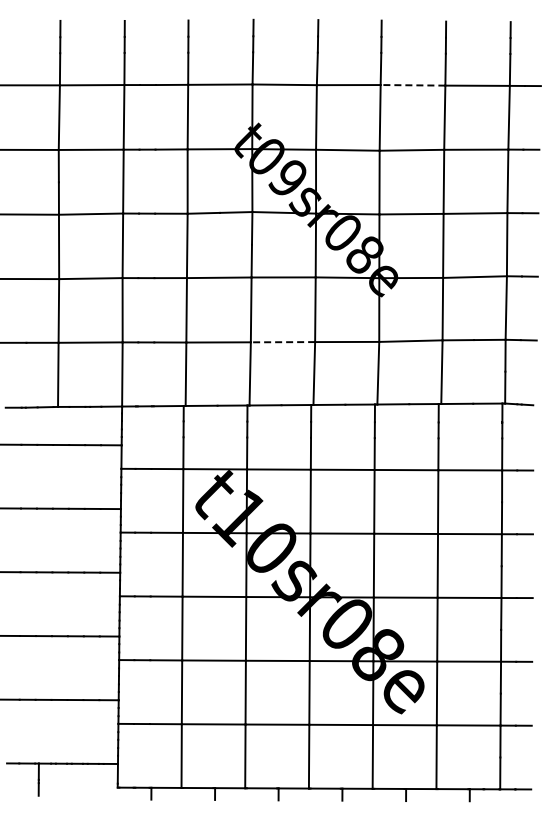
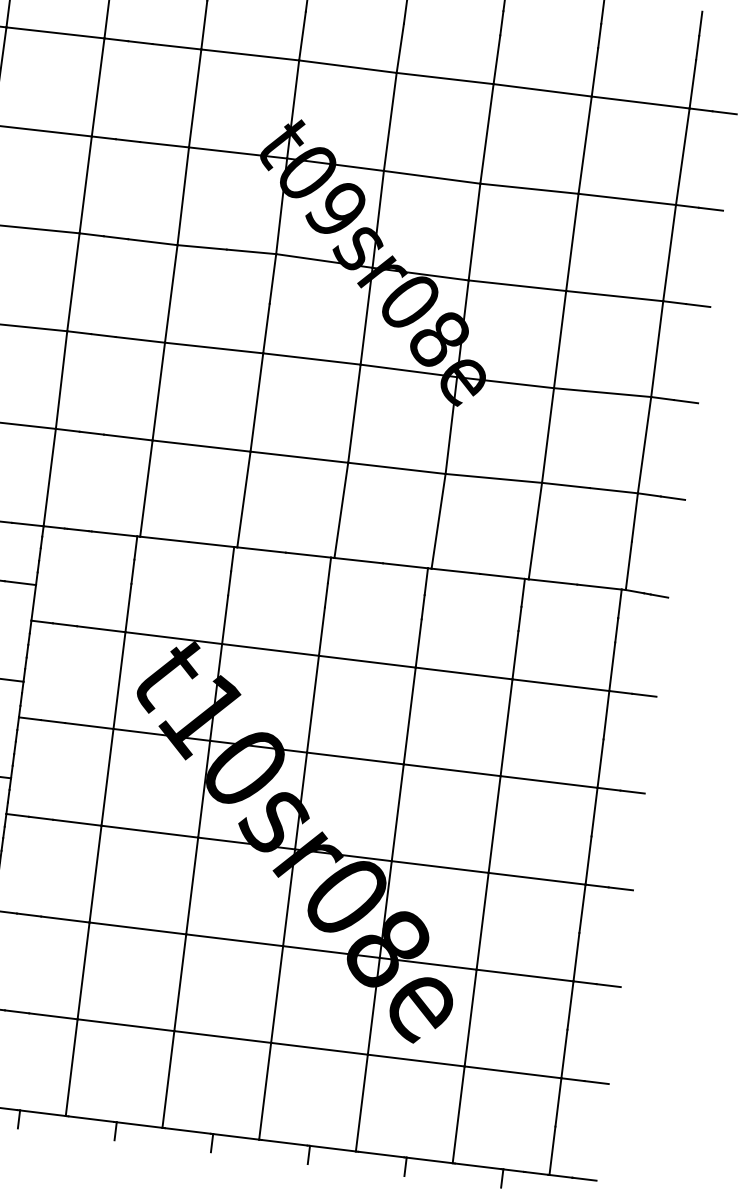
line: (412, 85) -> (541, 90), dashed -> solid
line: (282, 342) -> (298, 457), dashed -> solid

